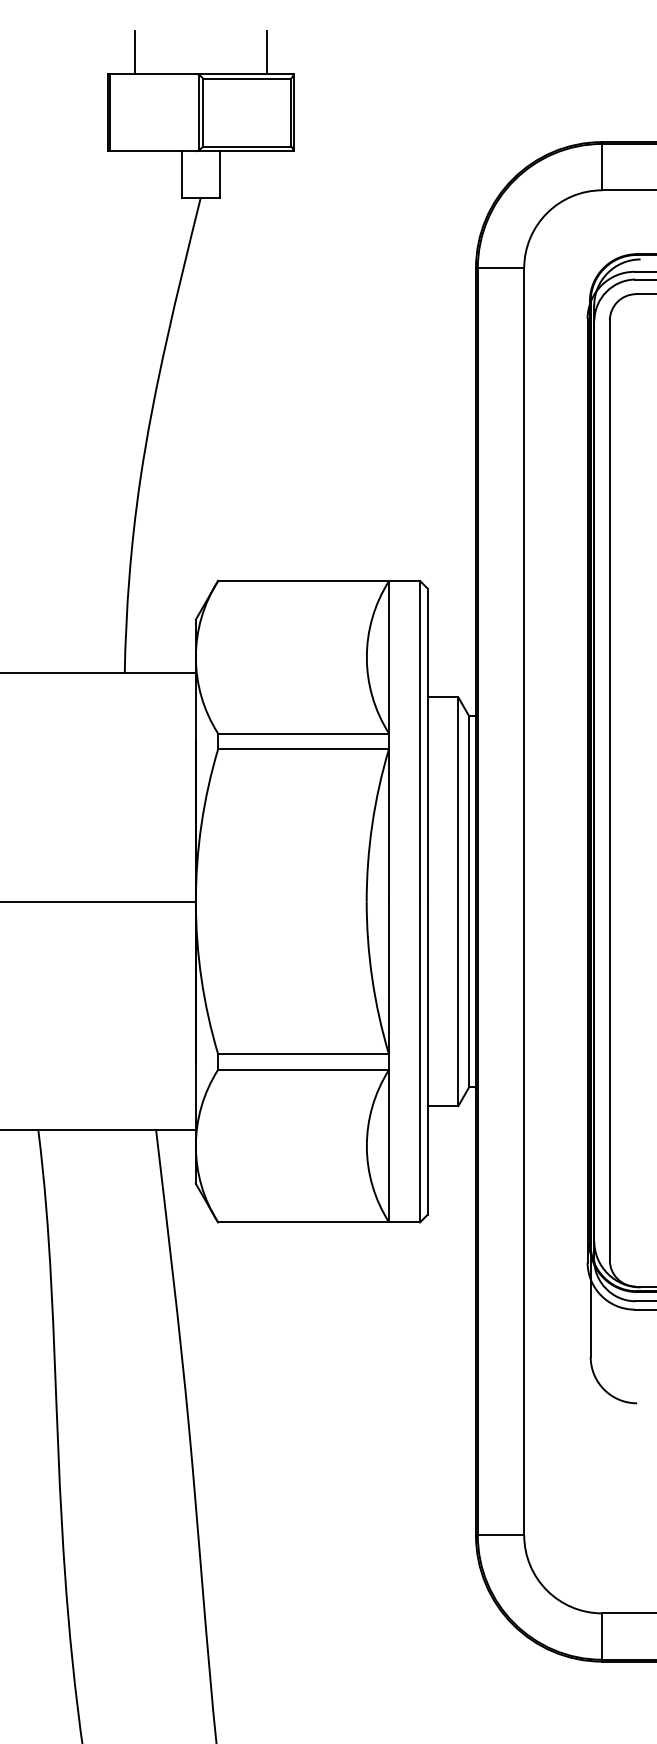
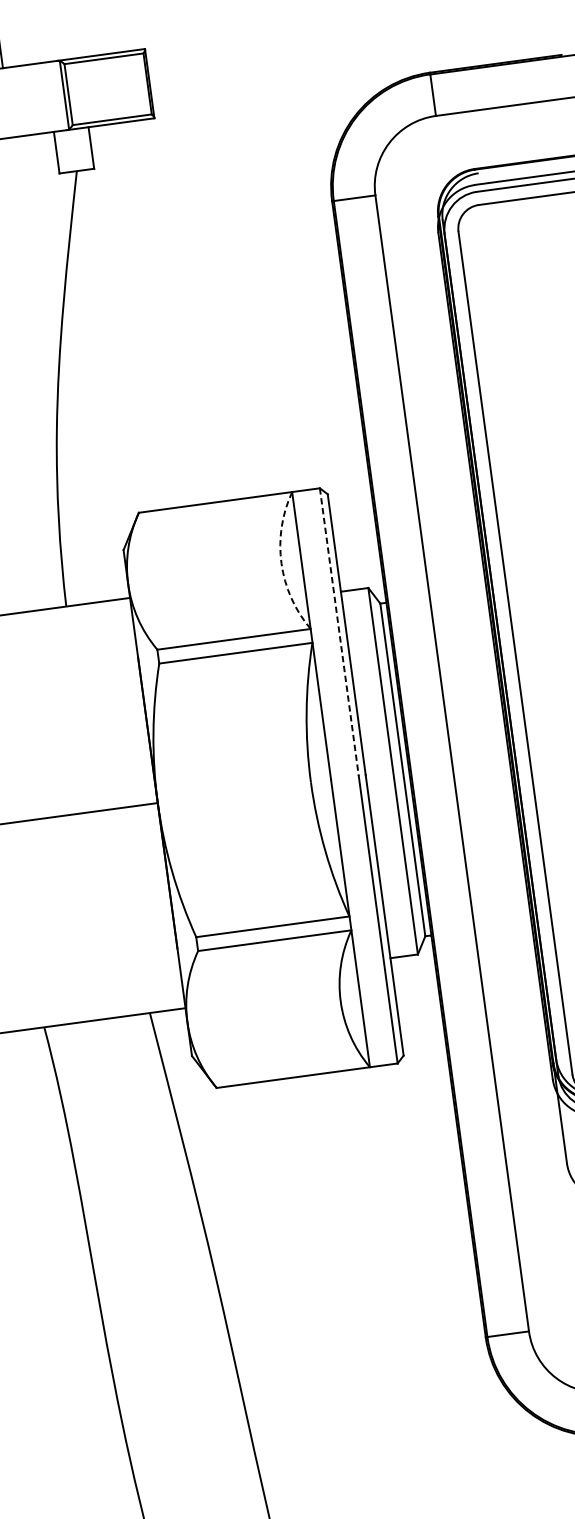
line: (266, 51) -> (118, 32), removed
arc: (366, 657) -> (281, 563), solid -> dashed
line: (420, 741) -> (339, 632), solid -> dashed

